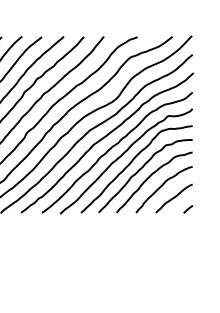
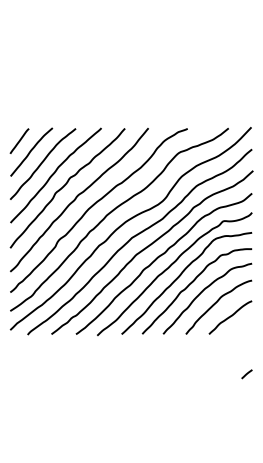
line: (187, 209) -> (246, 374), moved

